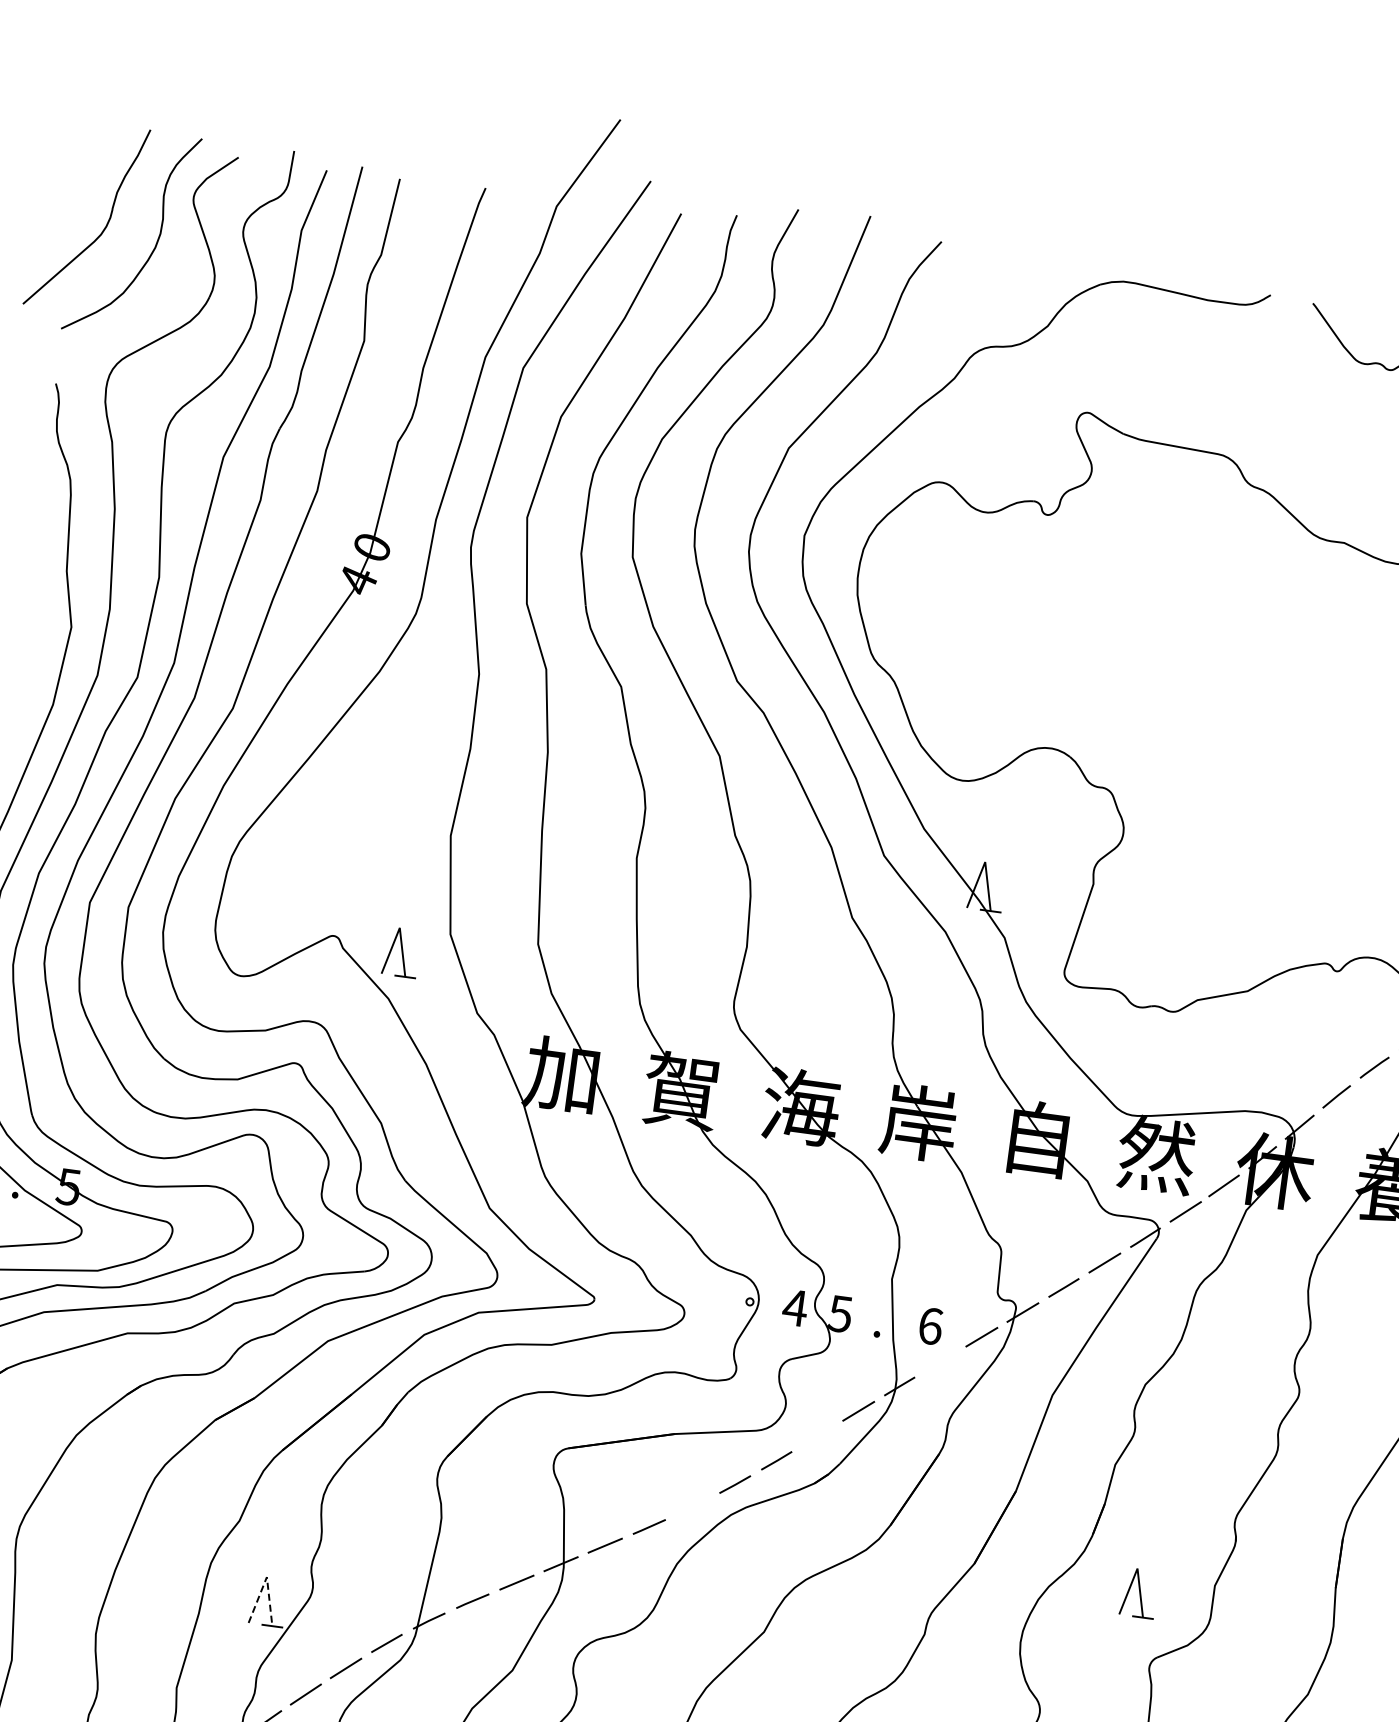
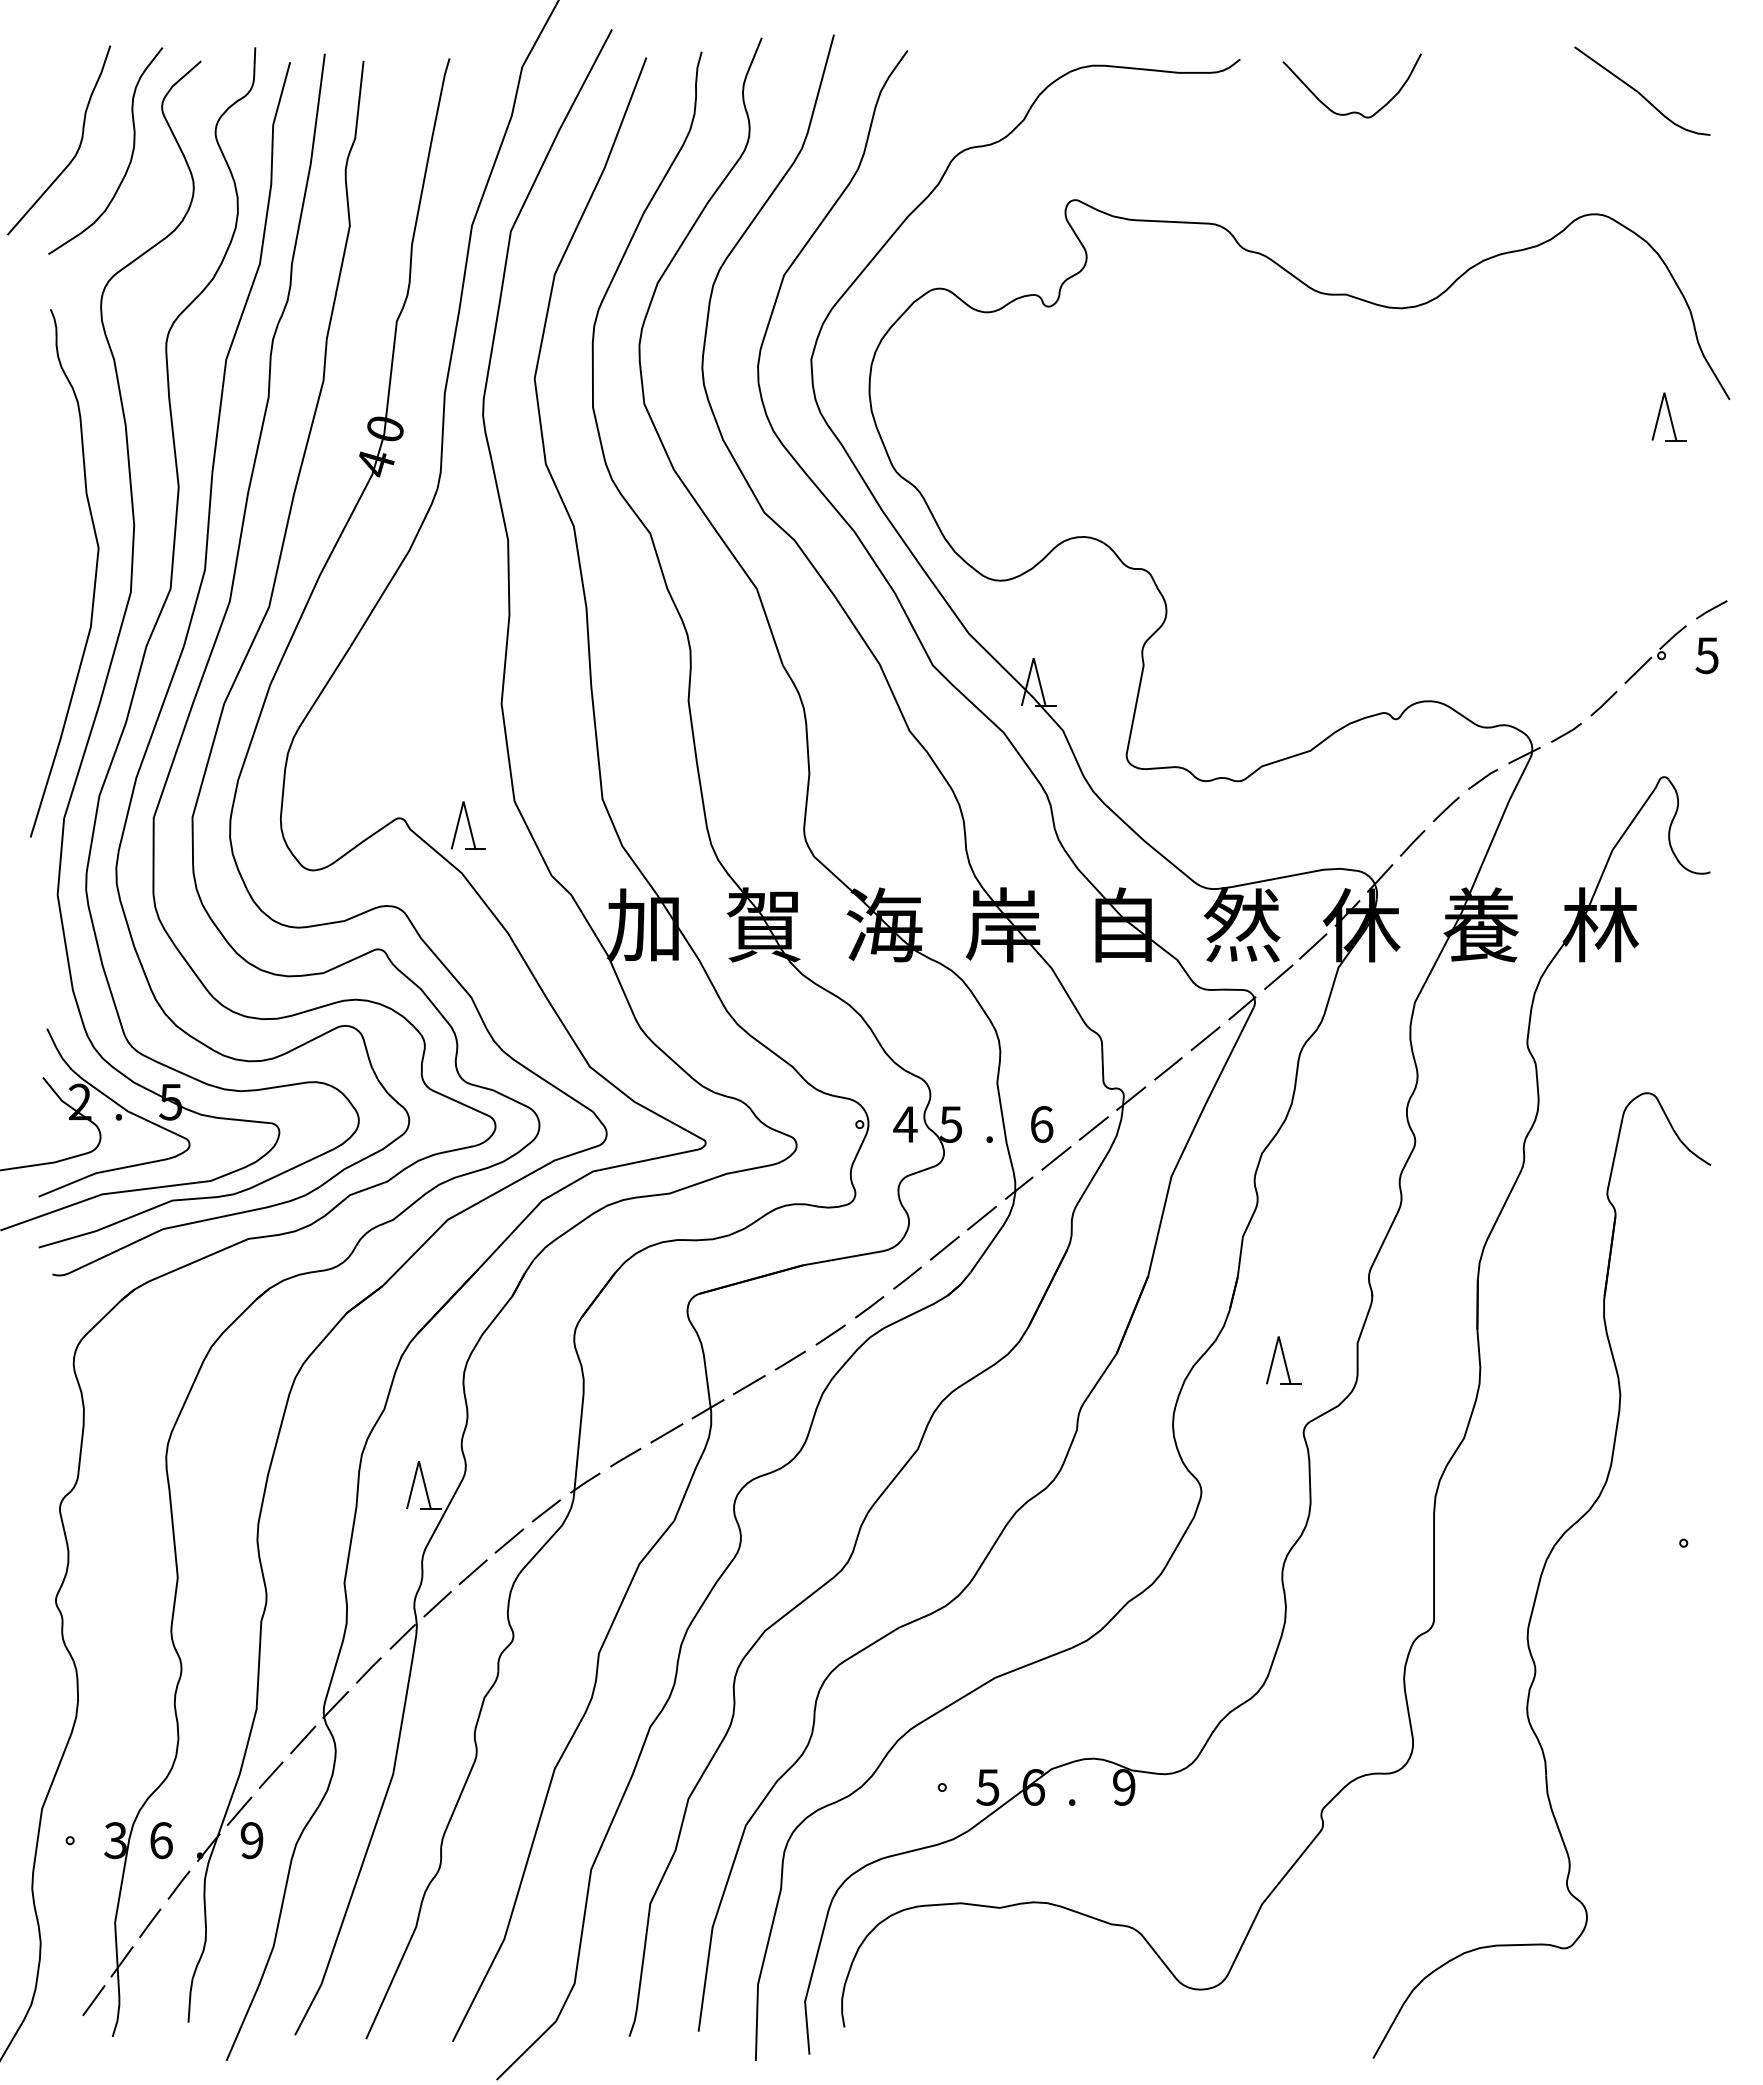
line: (940, 1361) -> (1056, 1158), added
line: (817, 1436) -> (944, 1248), added
line: (692, 1506) -> (830, 1334), added
line: (266, 1577) -> (418, 1461), dashed -> solid

